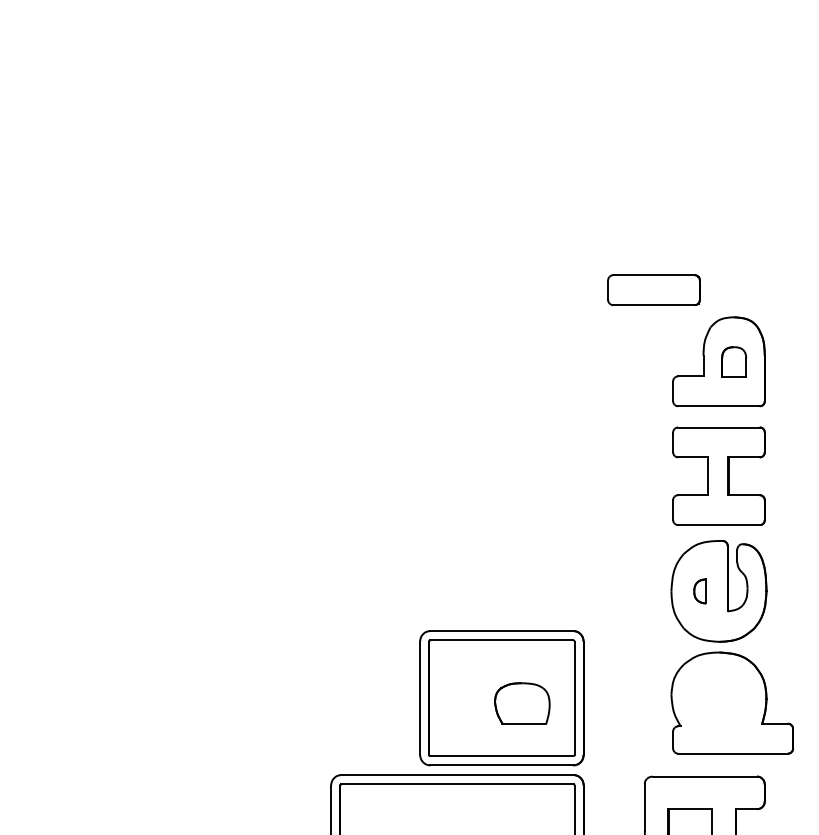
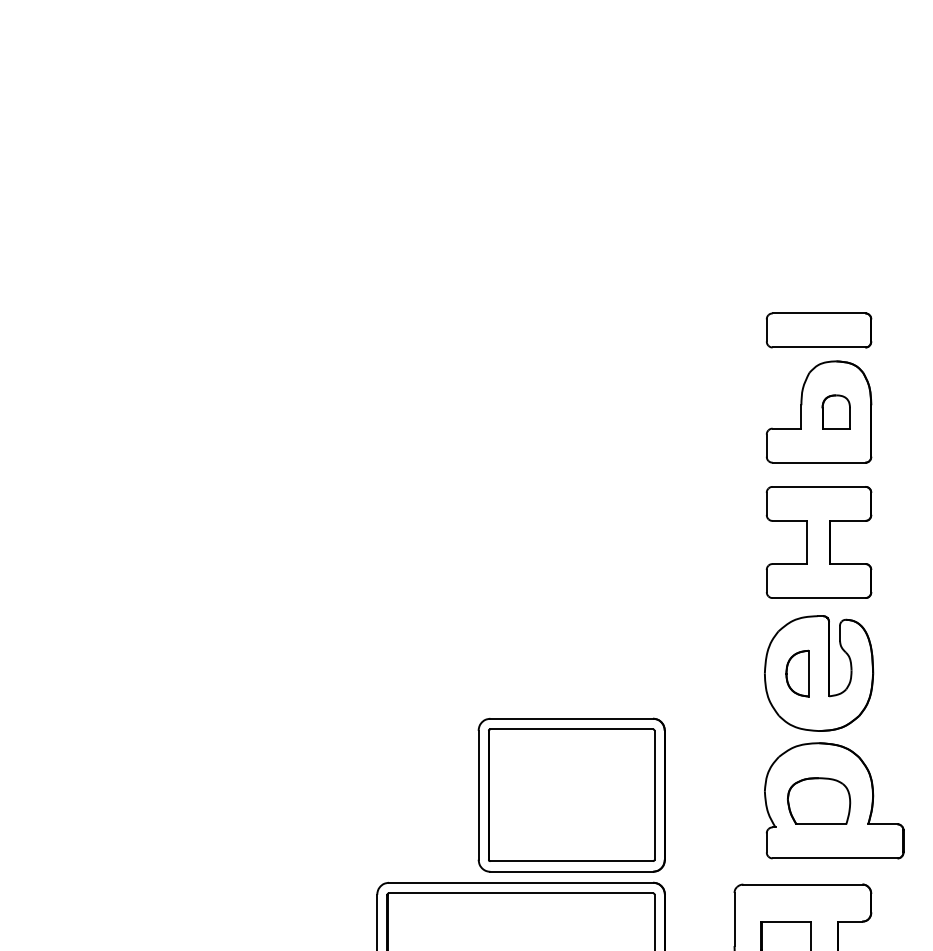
part: (653, 290) -> (818, 330), moved
part: (700, 591) -> (797, 673), size x1.67
part: (522, 702) -> (819, 800), moved

